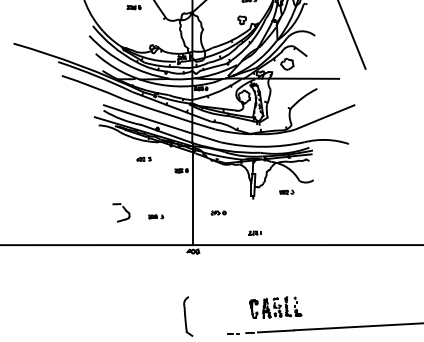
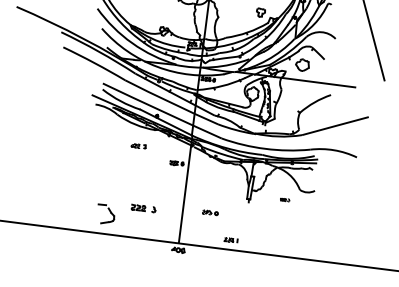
part: (286, 191) -> (284, 199), size x0.6
part: (121, 212) -> (106, 214), moved
part: (156, 216) -> (144, 208), size x1.6
part: (254, 232) -> (230, 239), moved

